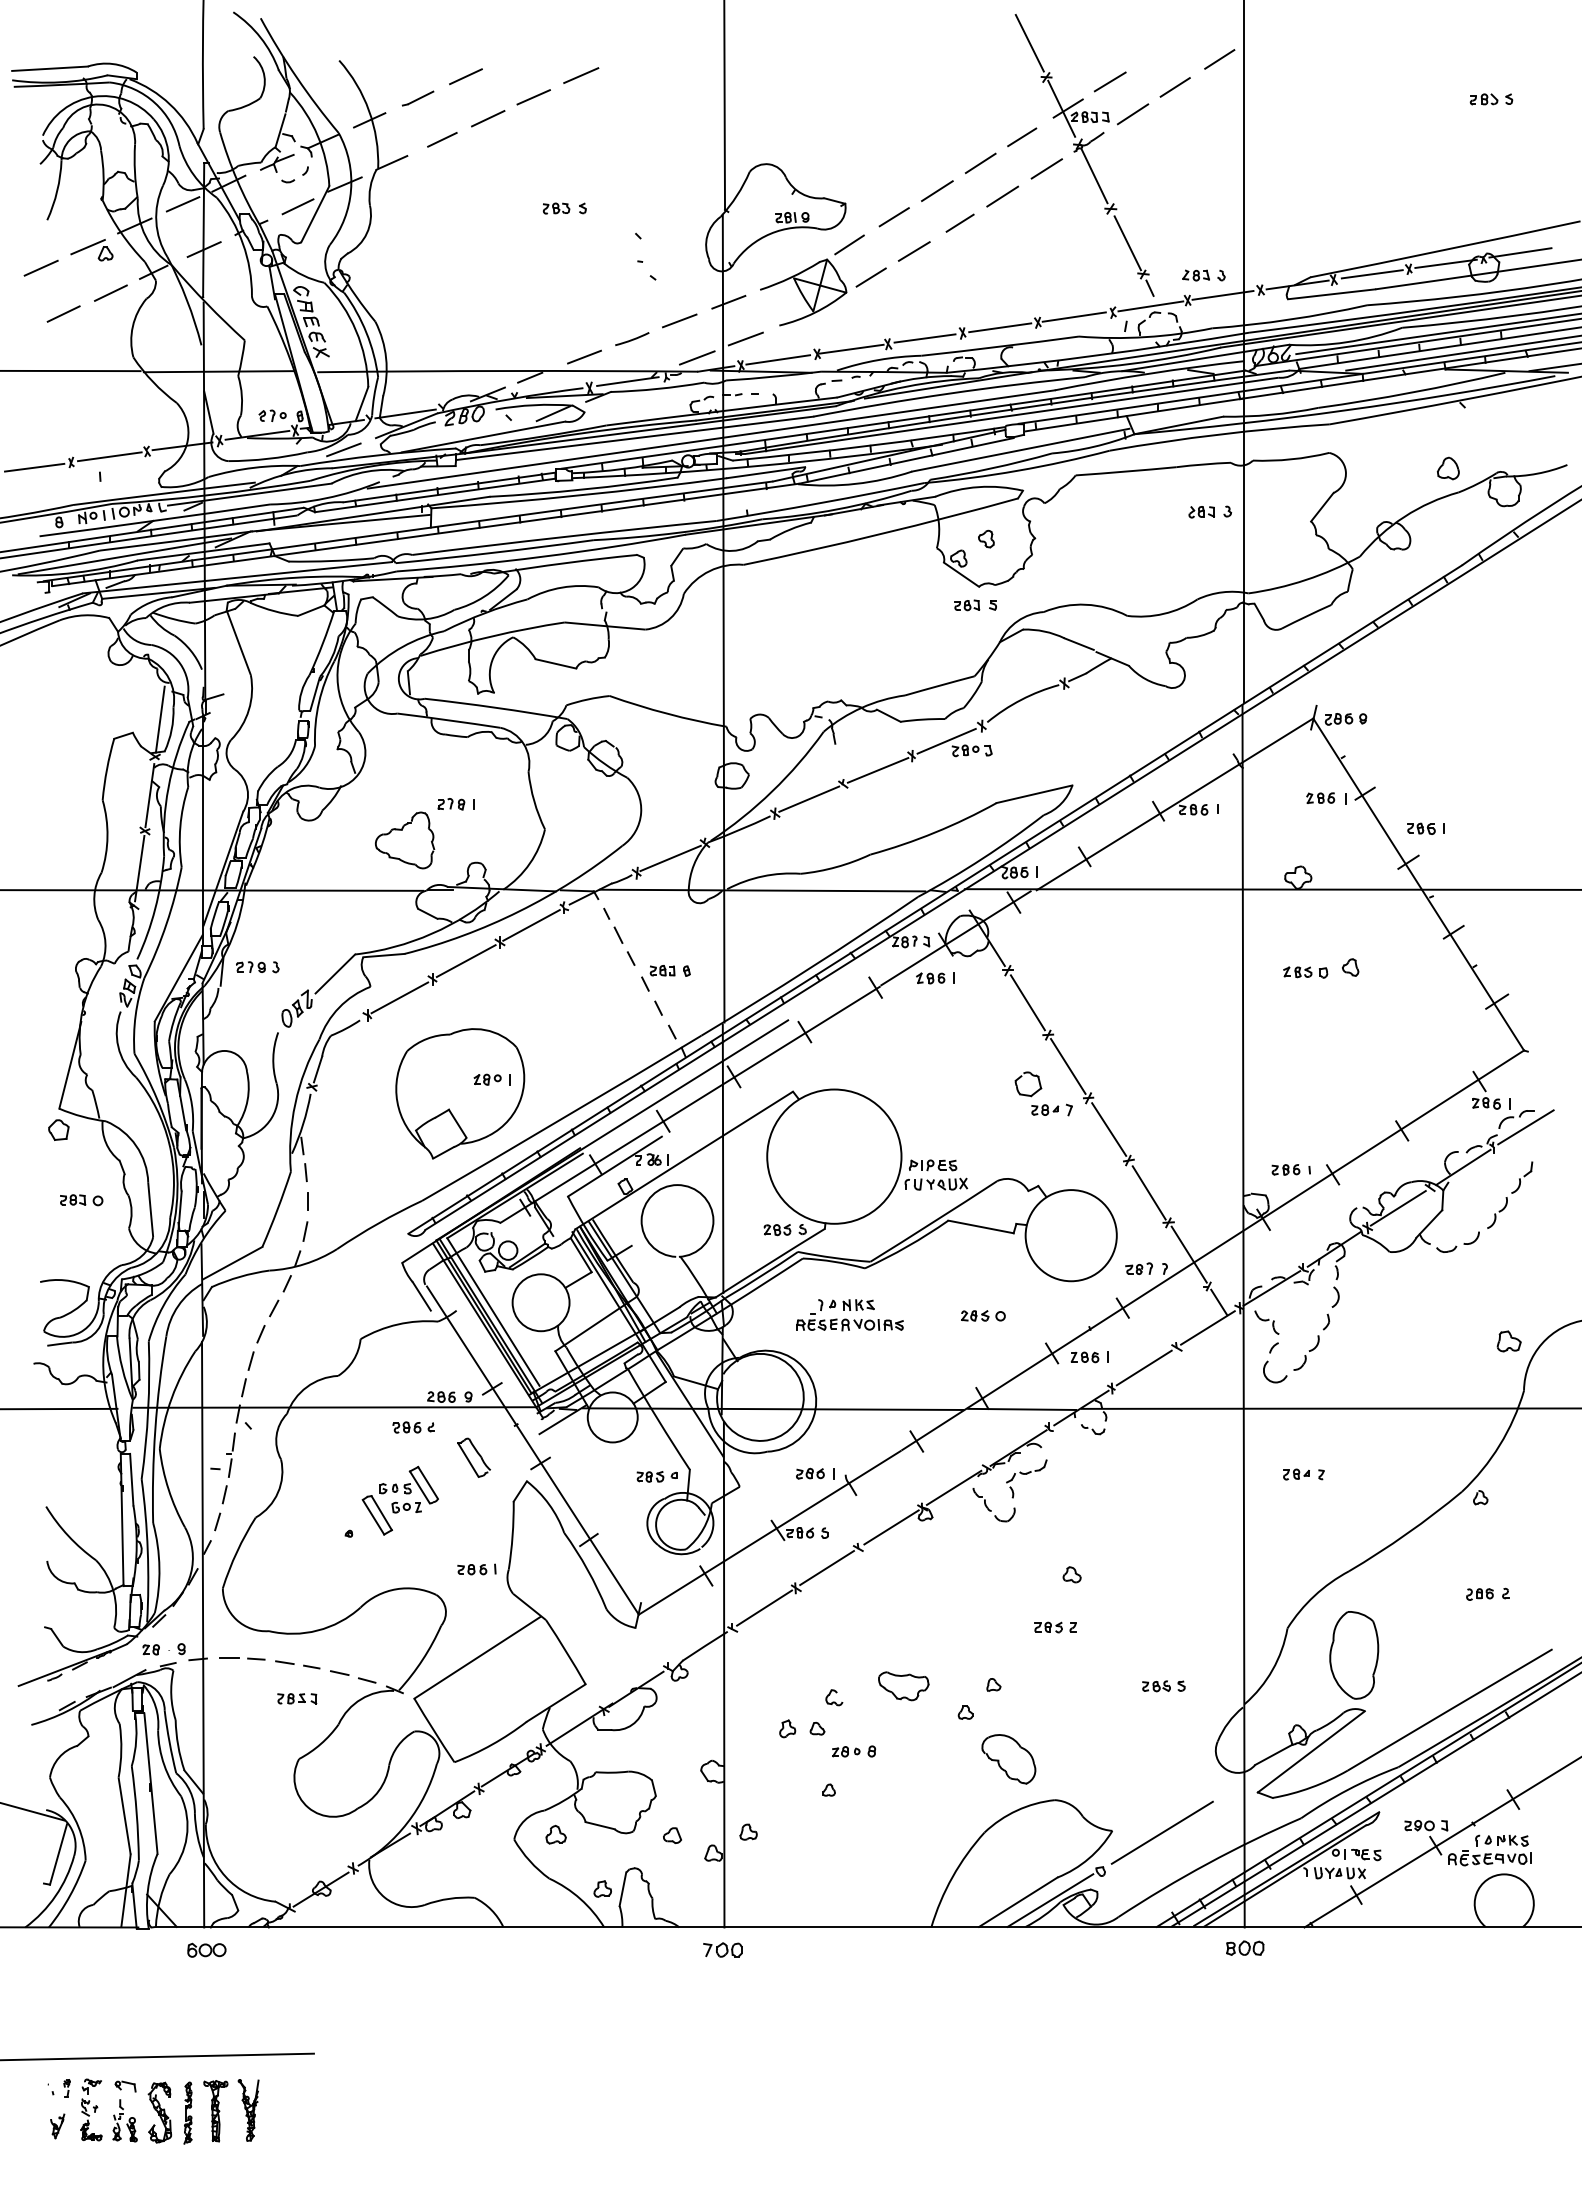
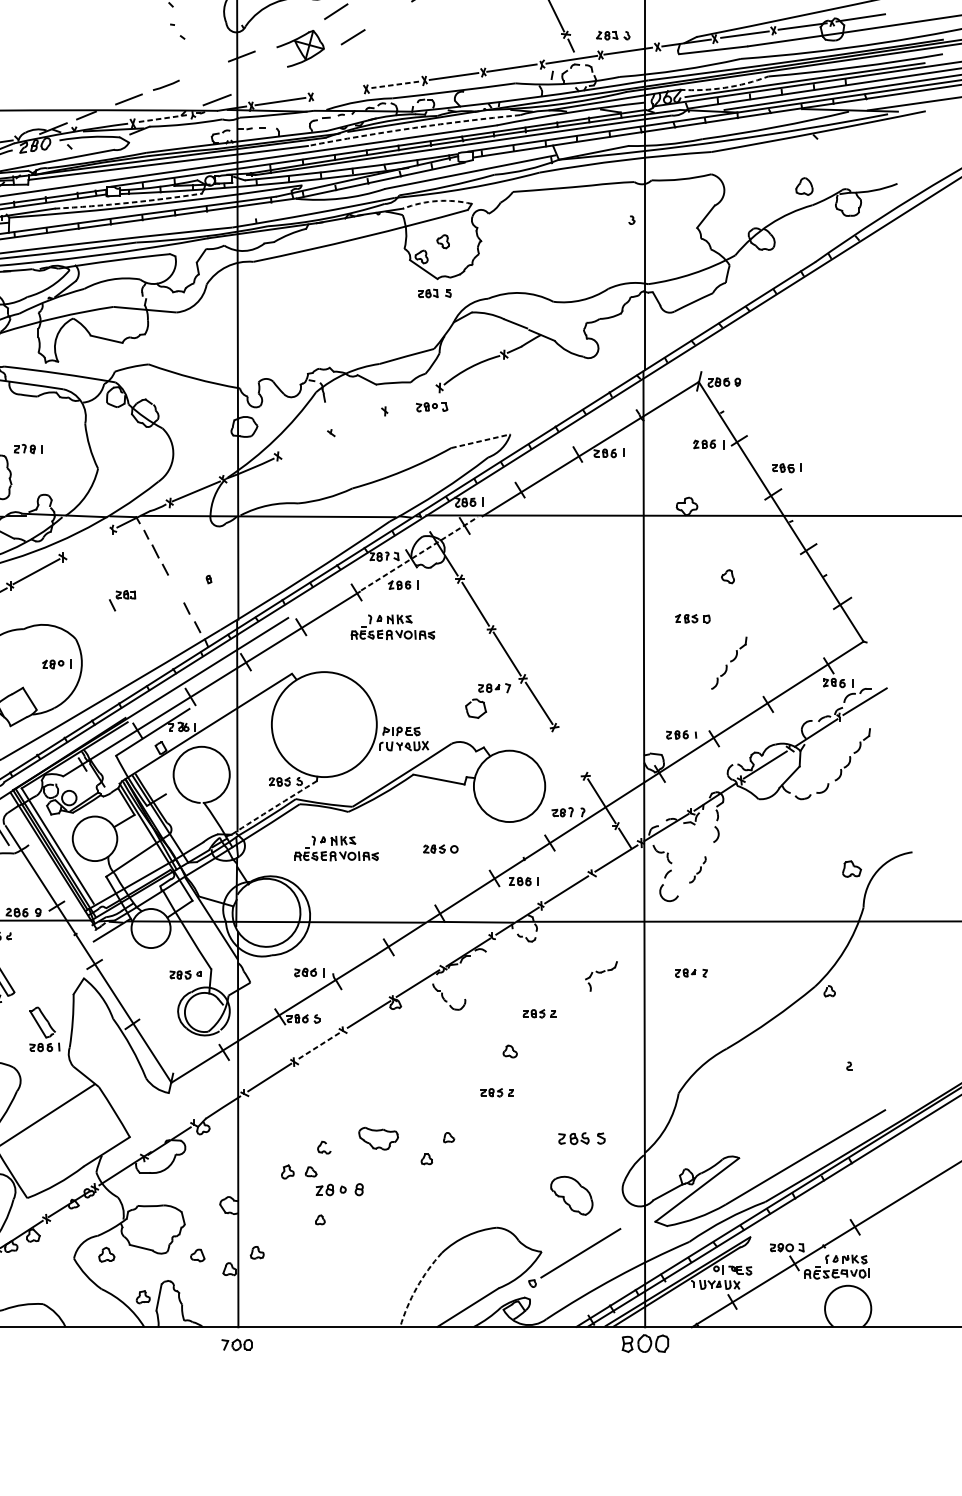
line: (913, 251) -> (386, 16), removed
part: (803, 292) -> (300, 48), size x0.7
line: (679, 320) -> (203, 70), removed
line: (745, 338) -> (254, 84), removed
line: (925, 338) -> (395, 84), solid -> dashed
arc: (1346, 342) -> (724, 88), solid -> dashed
line: (851, 348) -> (337, 92), removed
line: (628, 381) -> (163, 118), solid -> dashed
arc: (948, 393) -> (413, 127), solid -> dashed
line: (553, 413) -> (104, 143), removed
arc: (978, 487) -> (437, 201), solid -> dashed
arc: (583, 489) -> (128, 202), solid -> dashed
part: (1201, 512) -> (611, 220), removed
line: (946, 740) -> (412, 399), removed
line: (877, 770) -> (358, 422), removed
line: (1034, 794) -> (480, 441), solid -> dashed
line: (809, 798) -> (304, 444), removed
line: (531, 925) -> (87, 543), removed
line: (956, 938) -> (419, 554), solid -> dashed
part: (1305, 972) -> (692, 618), moved
part: (658, 978) -> (122, 600), moved
part: (921, 1032) -> (392, 627), added
part: (1033, 1076) -> (480, 702), moved
part: (1352, 1077) -> (729, 662), added
line: (1148, 1192) -> (569, 752), removed
arc: (770, 1262) -> (274, 807), solid -> dashed
part: (1311, 1341) -> (697, 869), size x0.6
part: (473, 1457) -> (42, 1022), moved
part: (1026, 1478) -> (601, 976), moved
part: (1109, 1526) -> (539, 1013), added
line: (827, 1568) -> (318, 1046), solid -> dashed
part: (1479, 1594) -> (828, 1066), removed
part: (1354, 1655) -> (731, 1114), removed
part: (1163, 1686) -> (581, 1138), size x1.4
part: (853, 1751) -> (339, 1189), size x1.4
part: (1008, 1759) -> (571, 1195), moved
arc: (952, 1877) -> (416, 1288), solid -> dashed
line: (1050, 1900) -> (493, 1306), removed
part: (1245, 1947) -> (645, 1342), size x1.6

